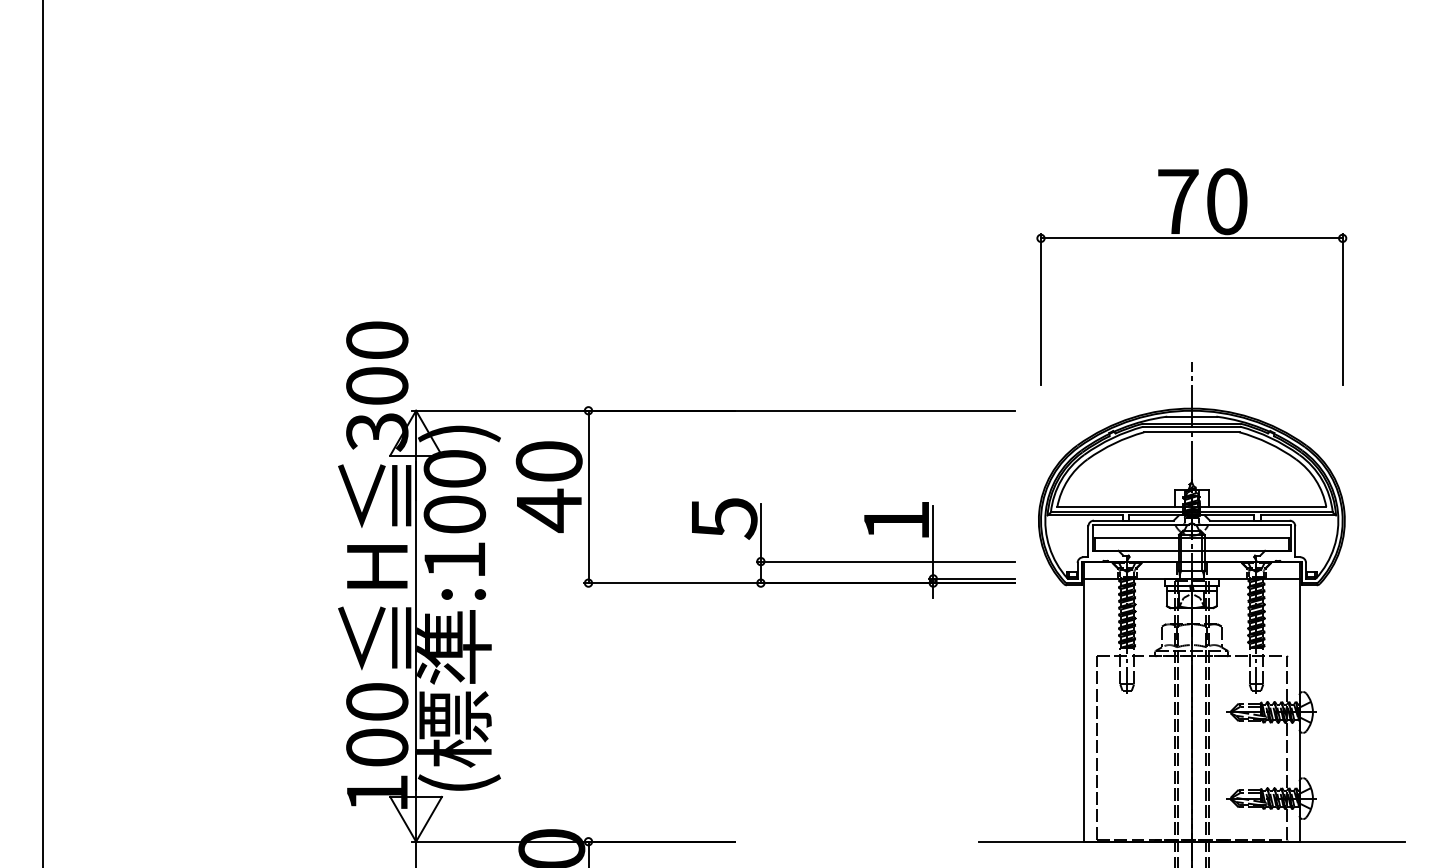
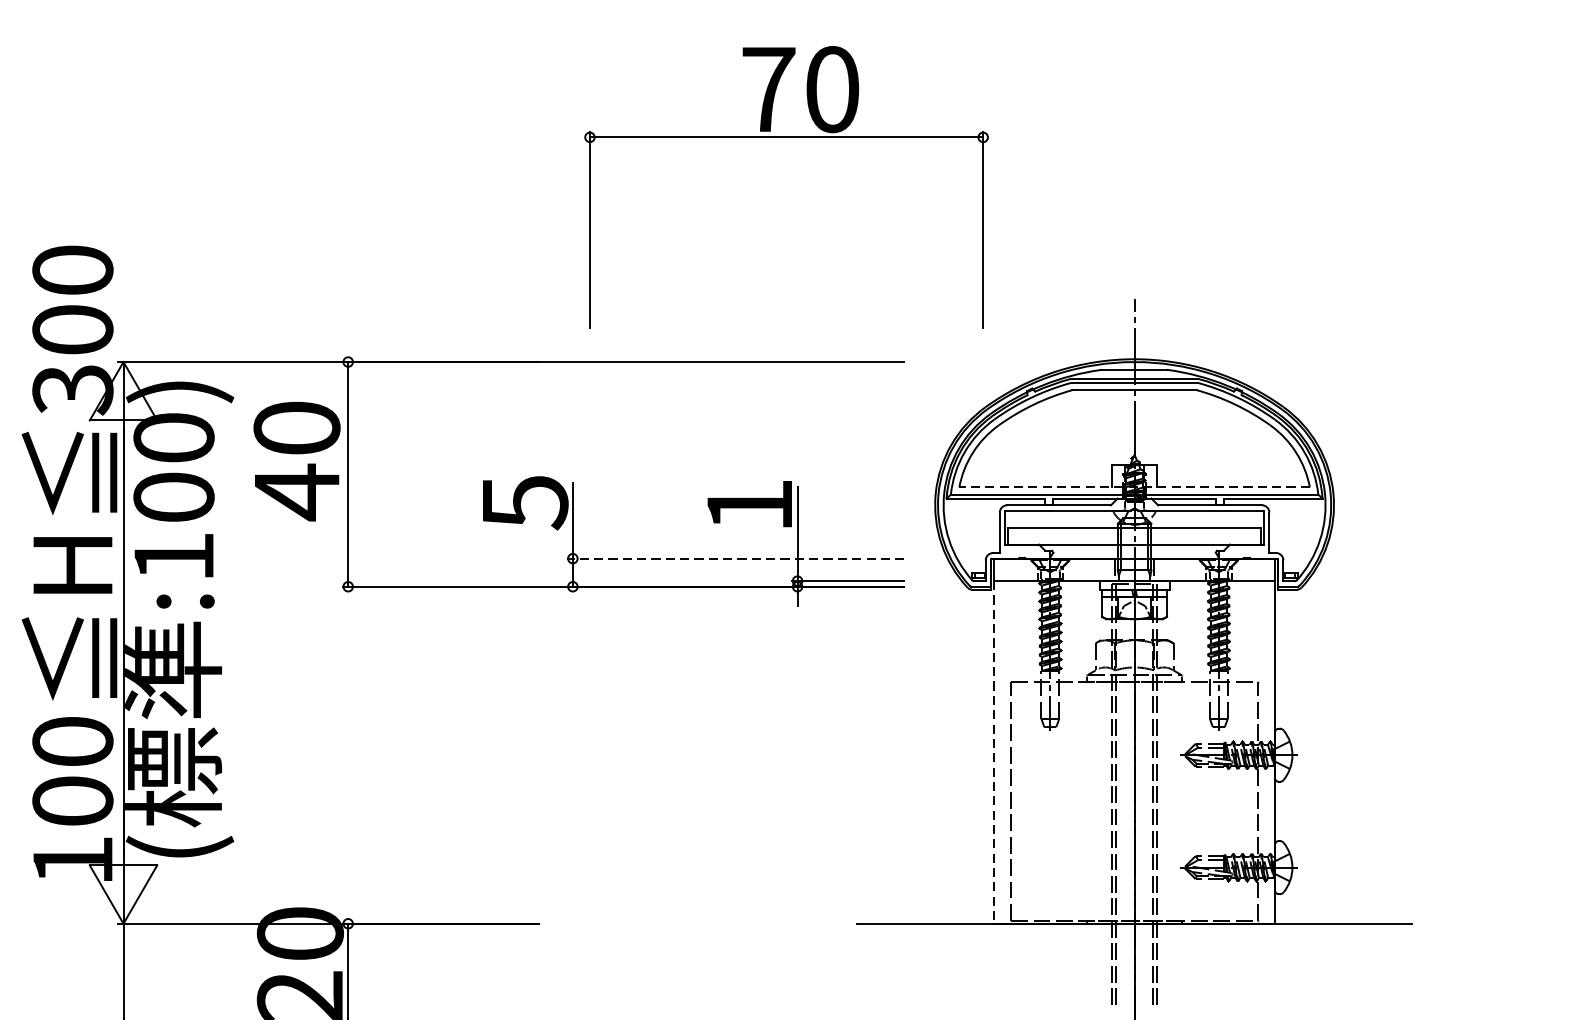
part: (1191, 238) -> (786, 137), moved
line: (1191, 506) -> (1134, 486), solid -> dashed
line: (885, 561) -> (735, 558), solid -> dashed
line: (1084, 710) -> (994, 752), solid -> dashed

